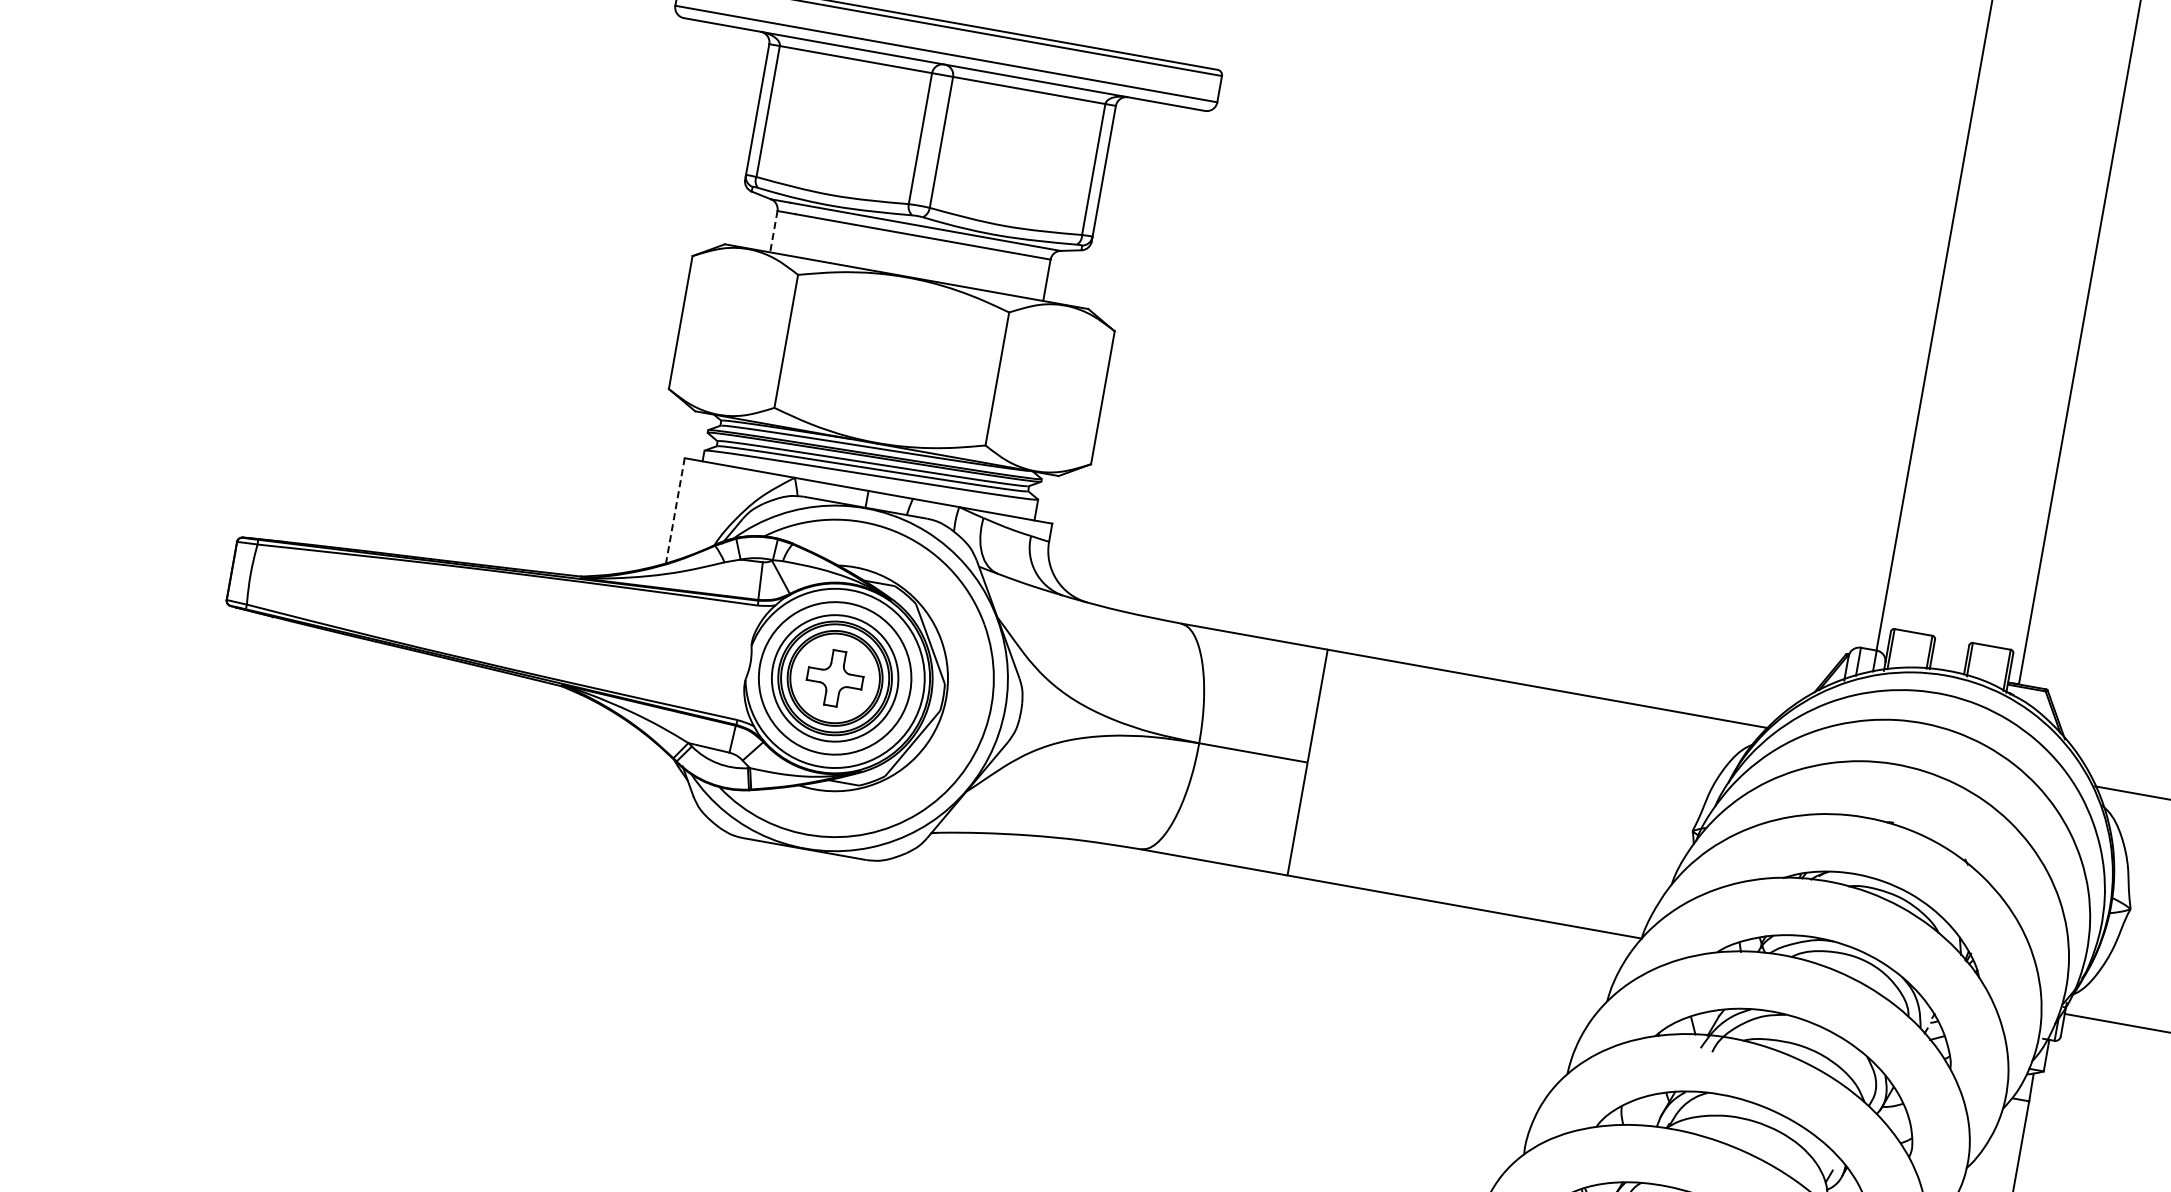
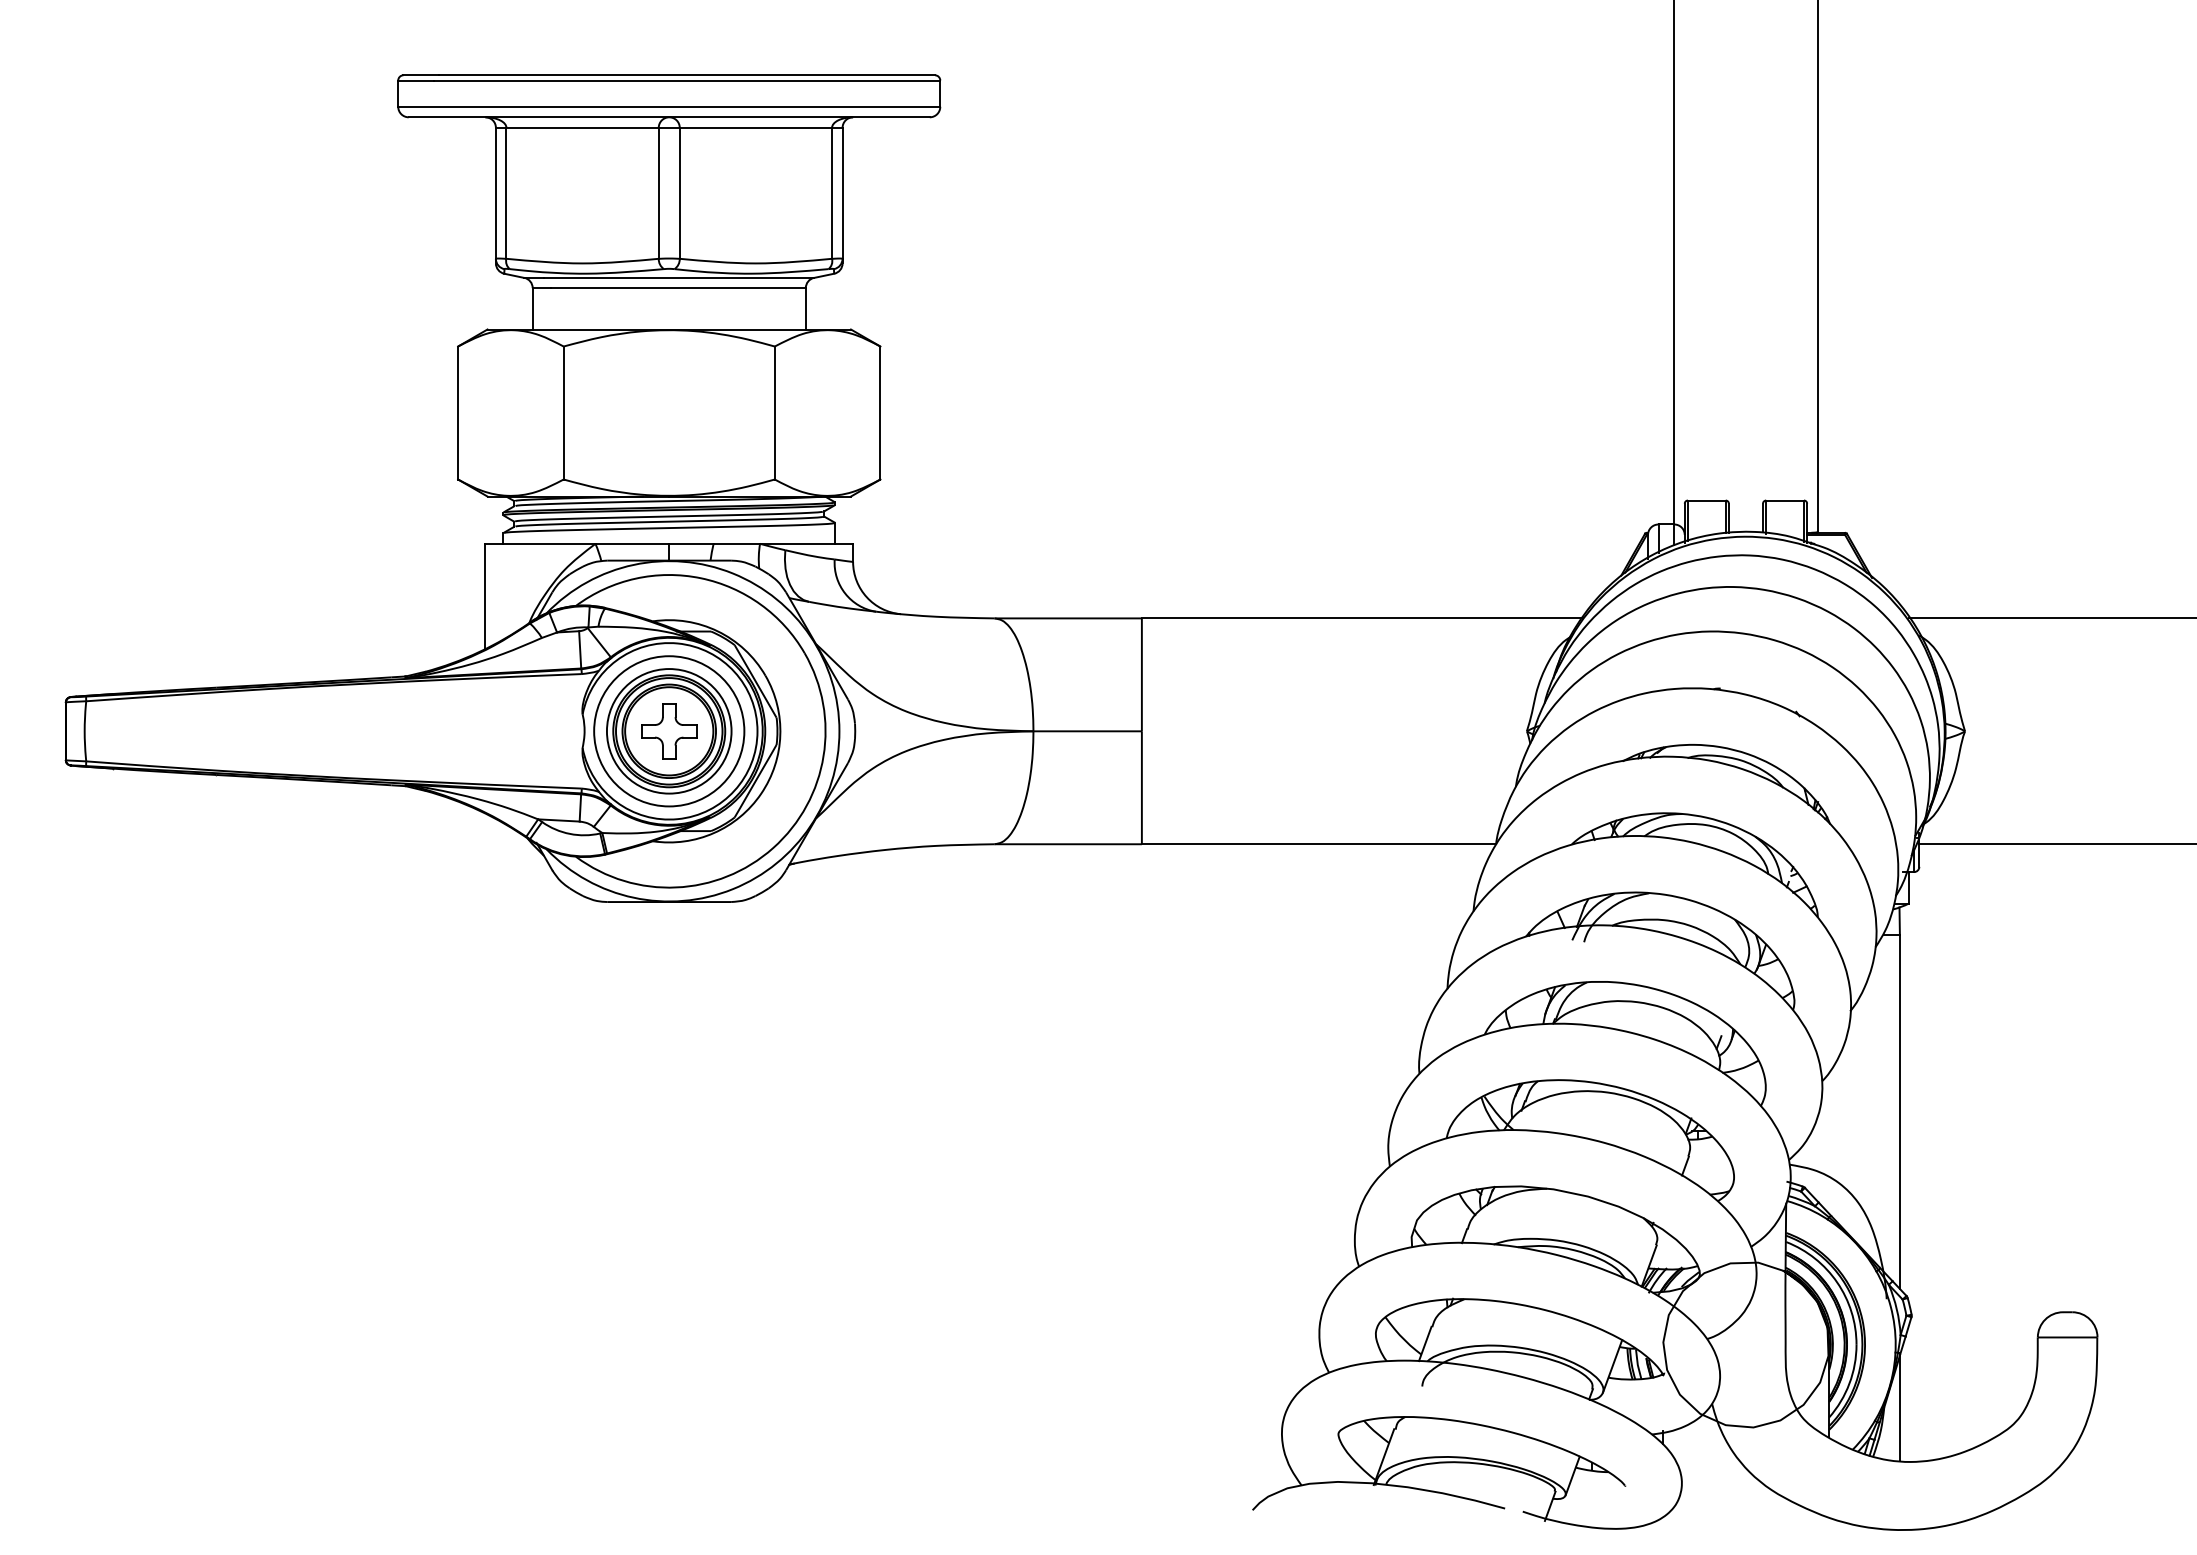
line: (773, 231) -> (532, 308), dashed -> solid
line: (675, 510) -> (485, 596), dashed -> solid

